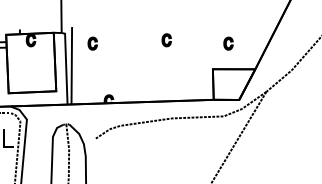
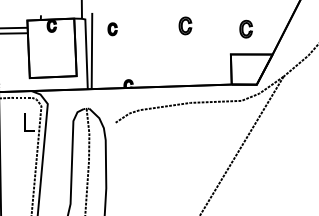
part: (166, 39) -> (185, 25), size x1.4
part: (228, 43) -> (246, 29), size x1.4

